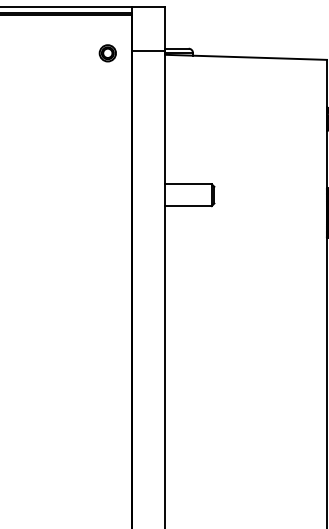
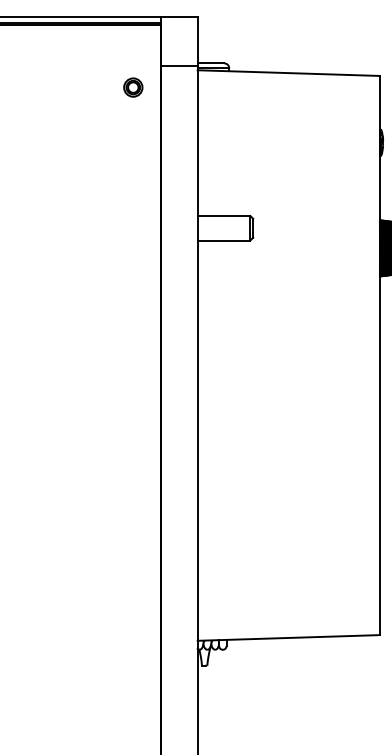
part: (108, 53) -> (133, 87), moved

